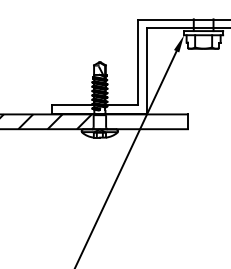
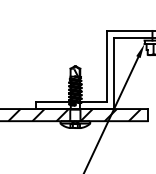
hatch: (142, 121) -> (110, 114), added

